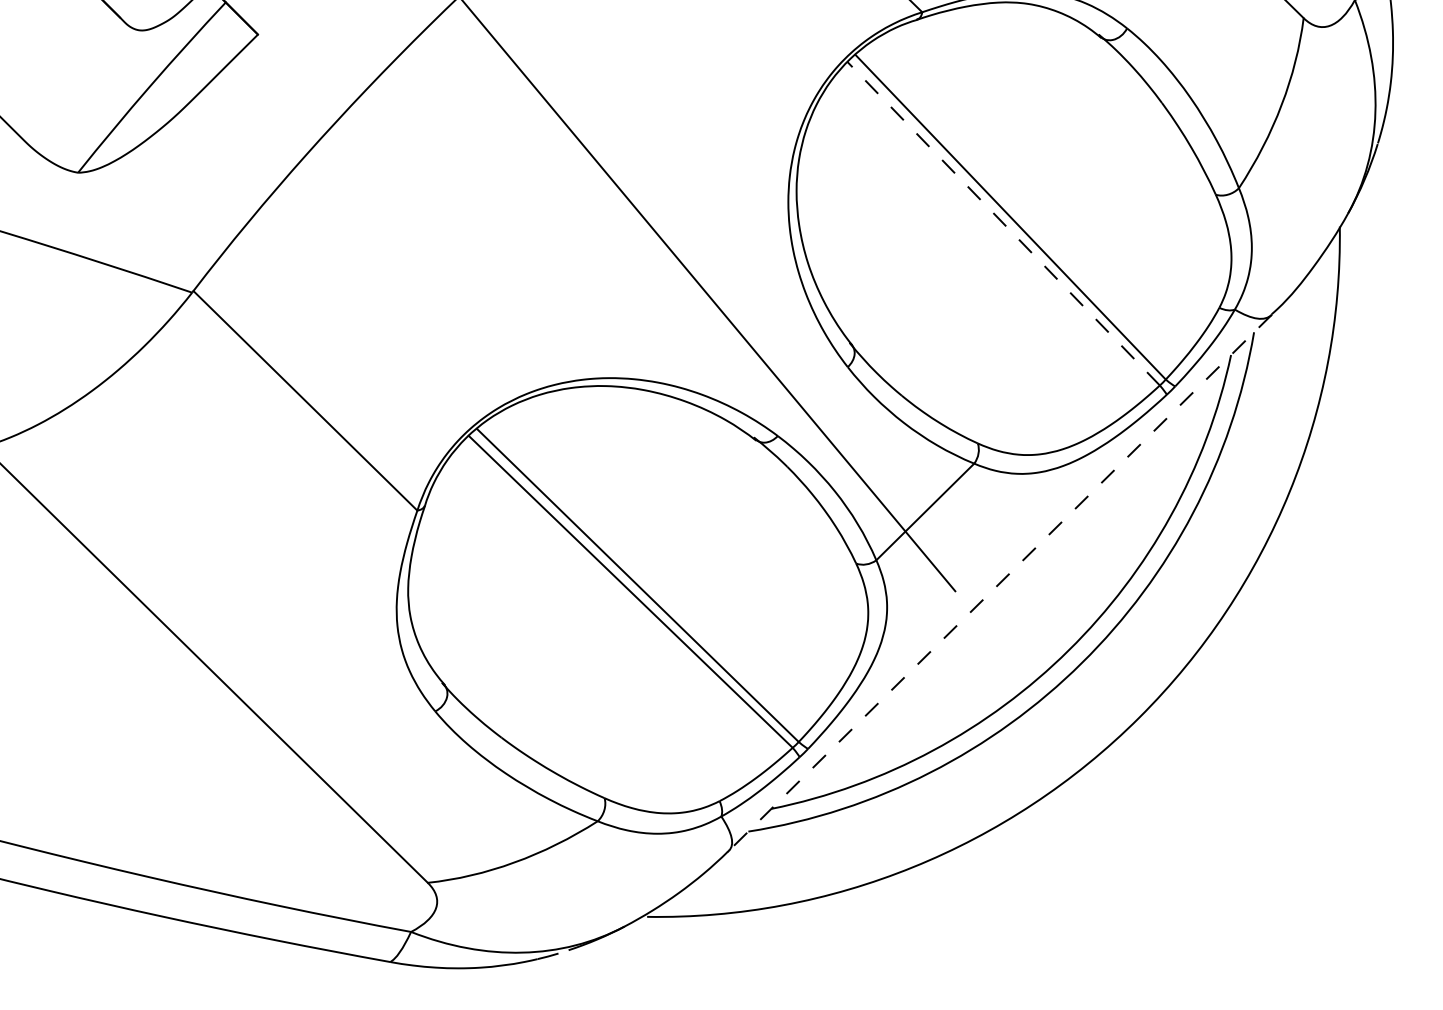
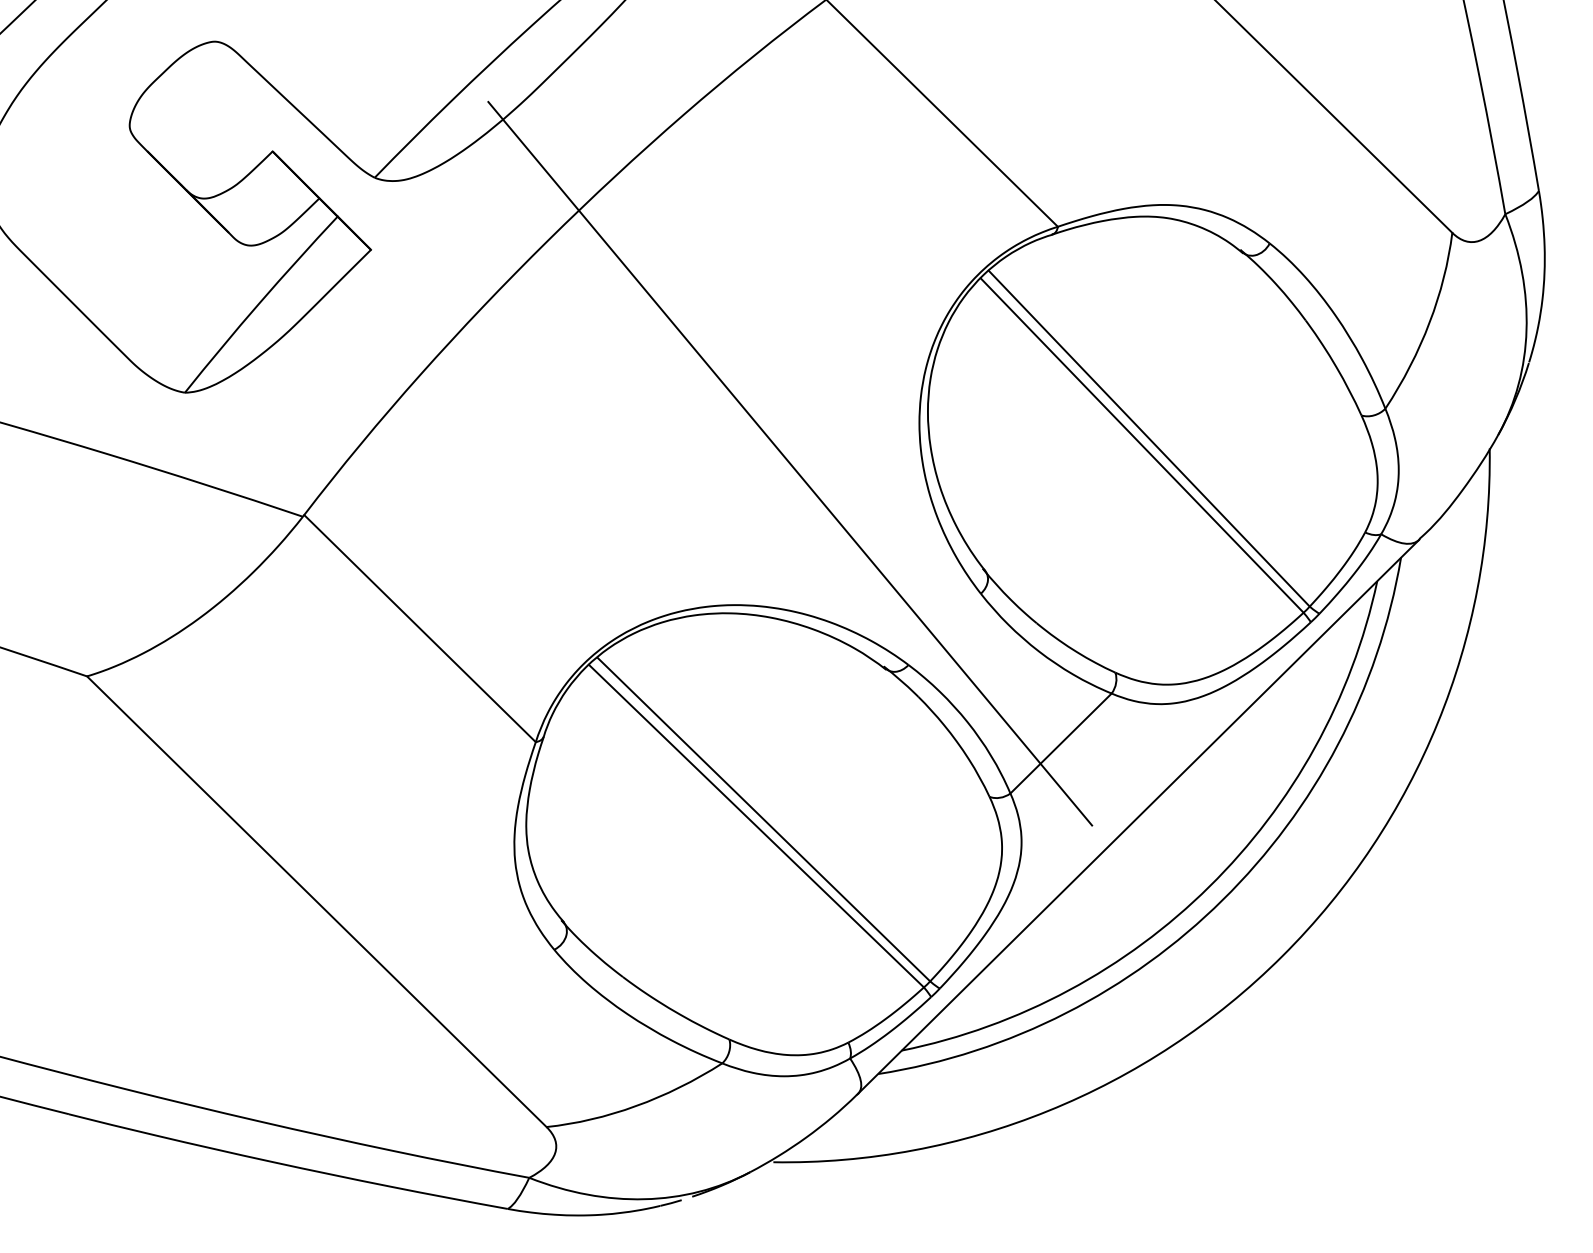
line: (1003, 223) -> (1141, 445), dashed -> solid
line: (1000, 583) -> (1138, 817), dashed -> solid

